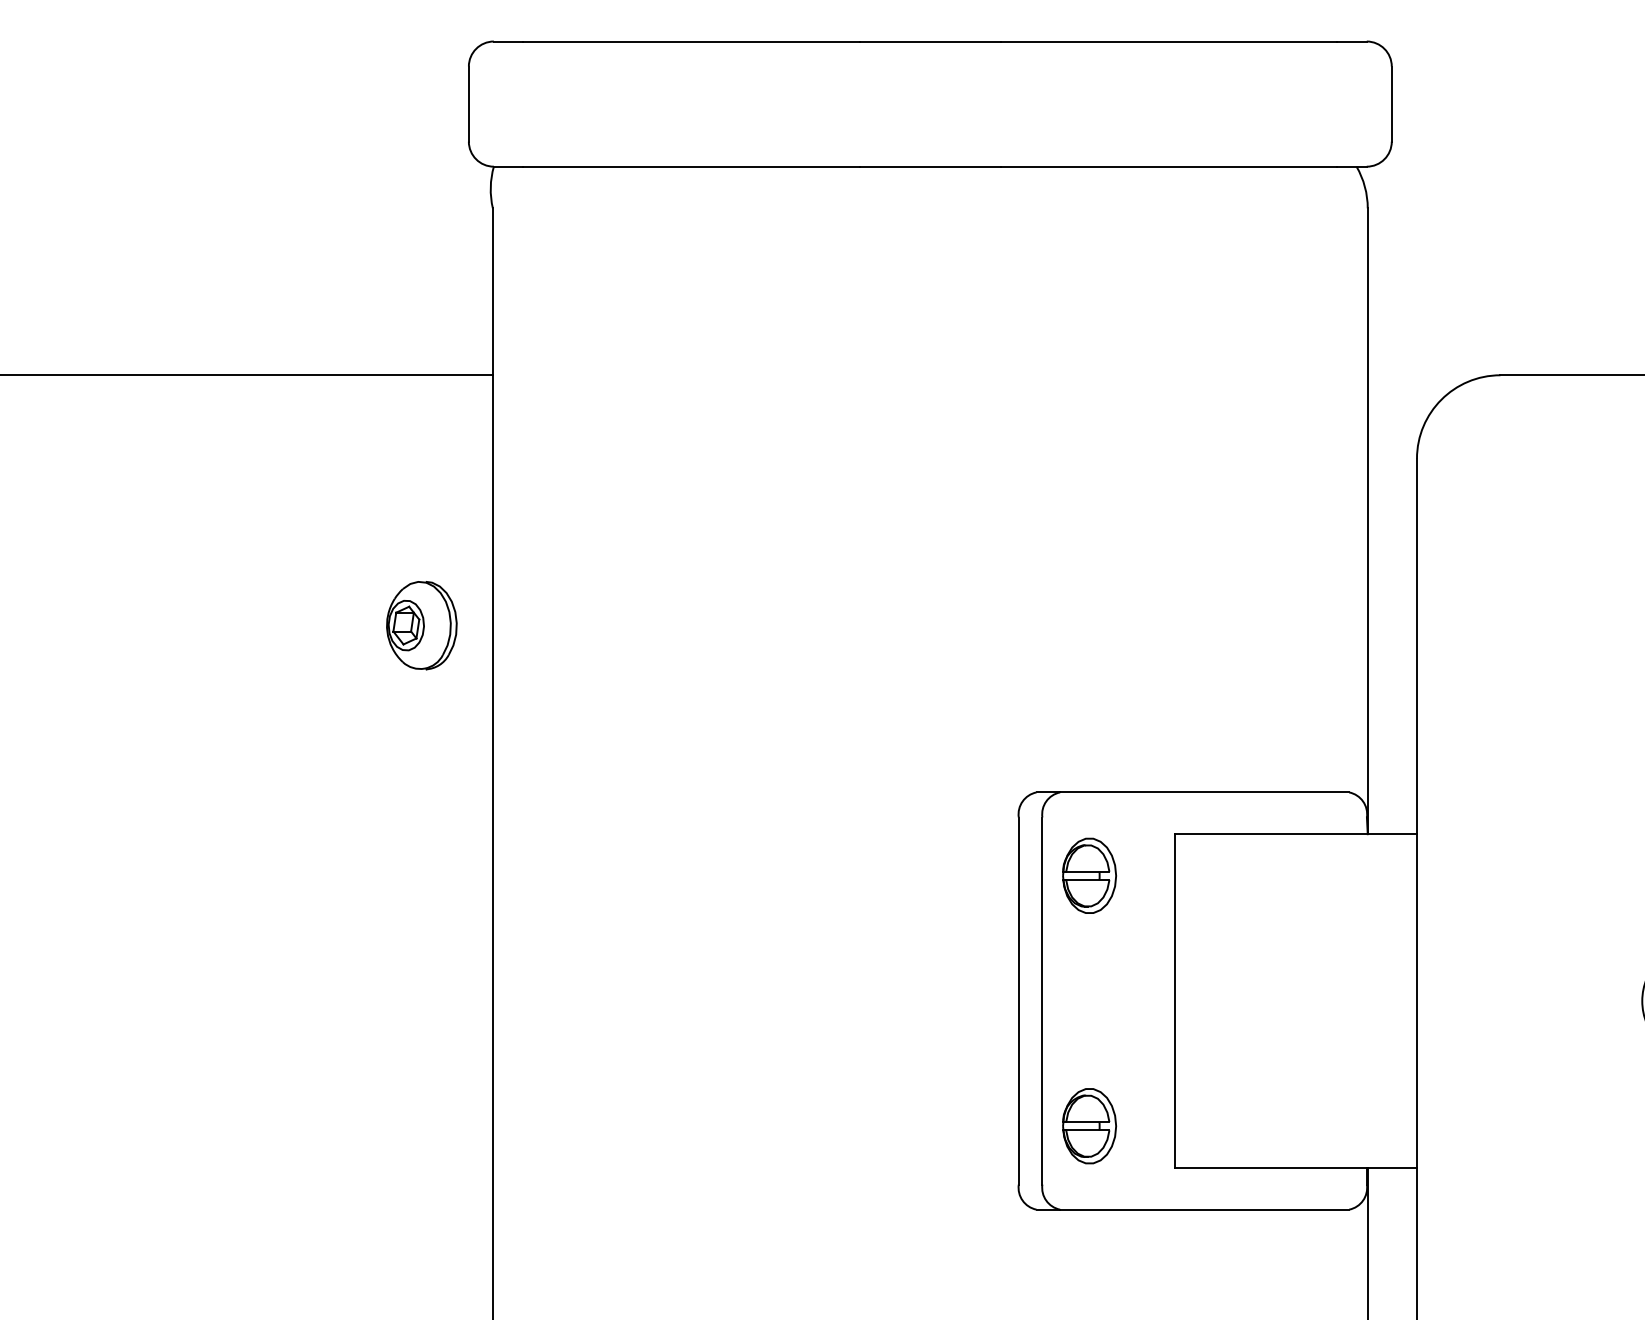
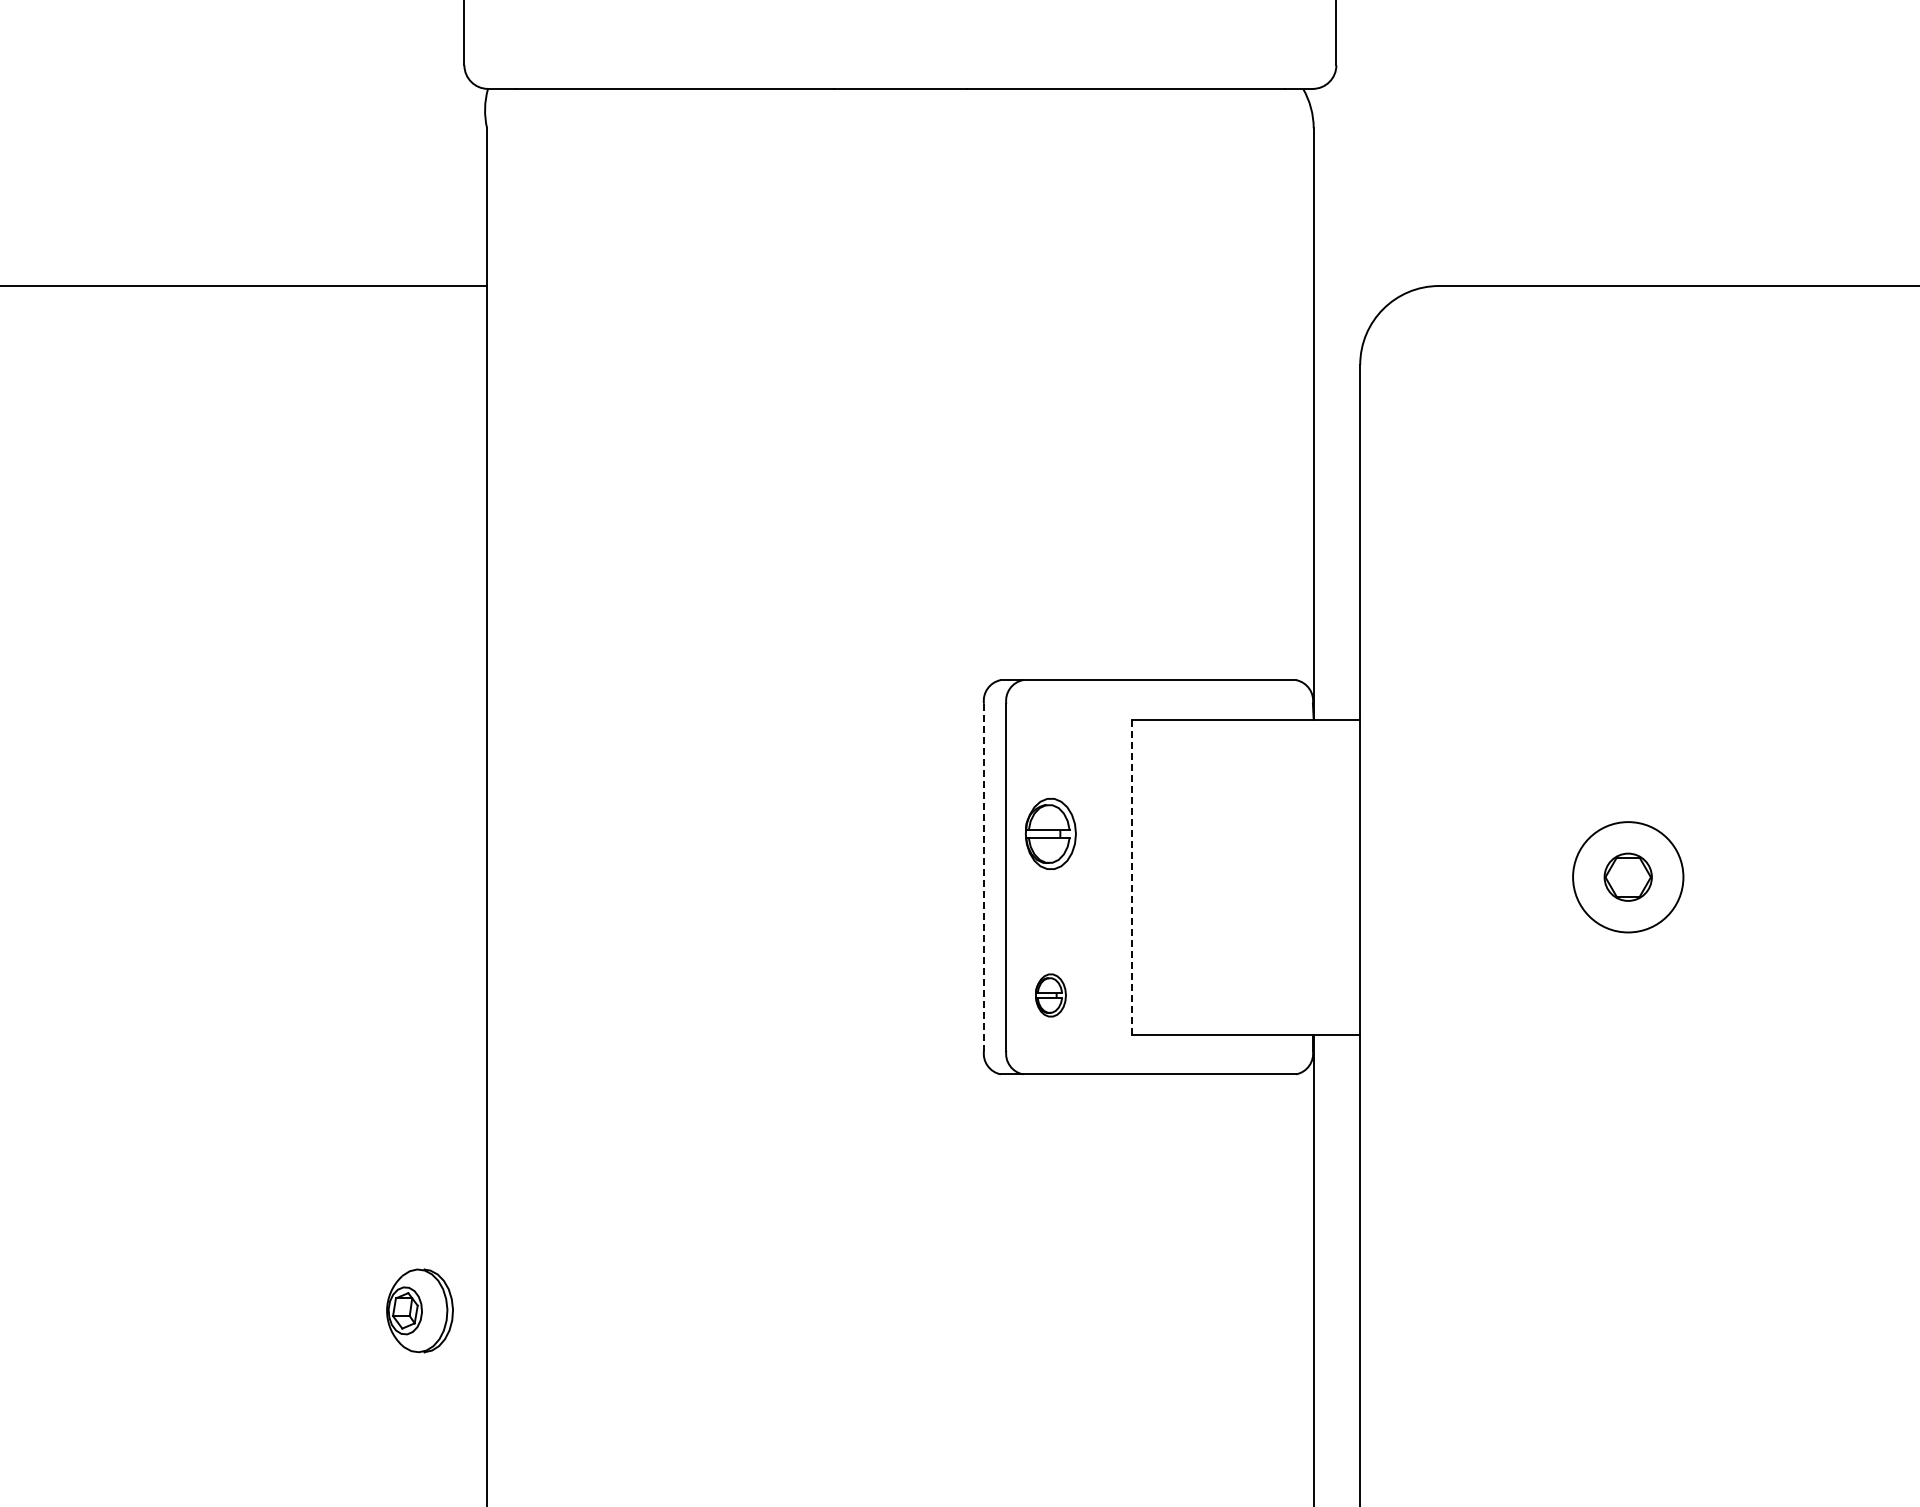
part: (421, 625) -> (419, 522), removed
part: (1089, 875) -> (1050, 833), moved
line: (1019, 1001) -> (984, 877), solid -> dashed
line: (1174, 1001) -> (1131, 877), solid -> dashed
part: (1089, 1126) -> (1050, 995), size x0.6

